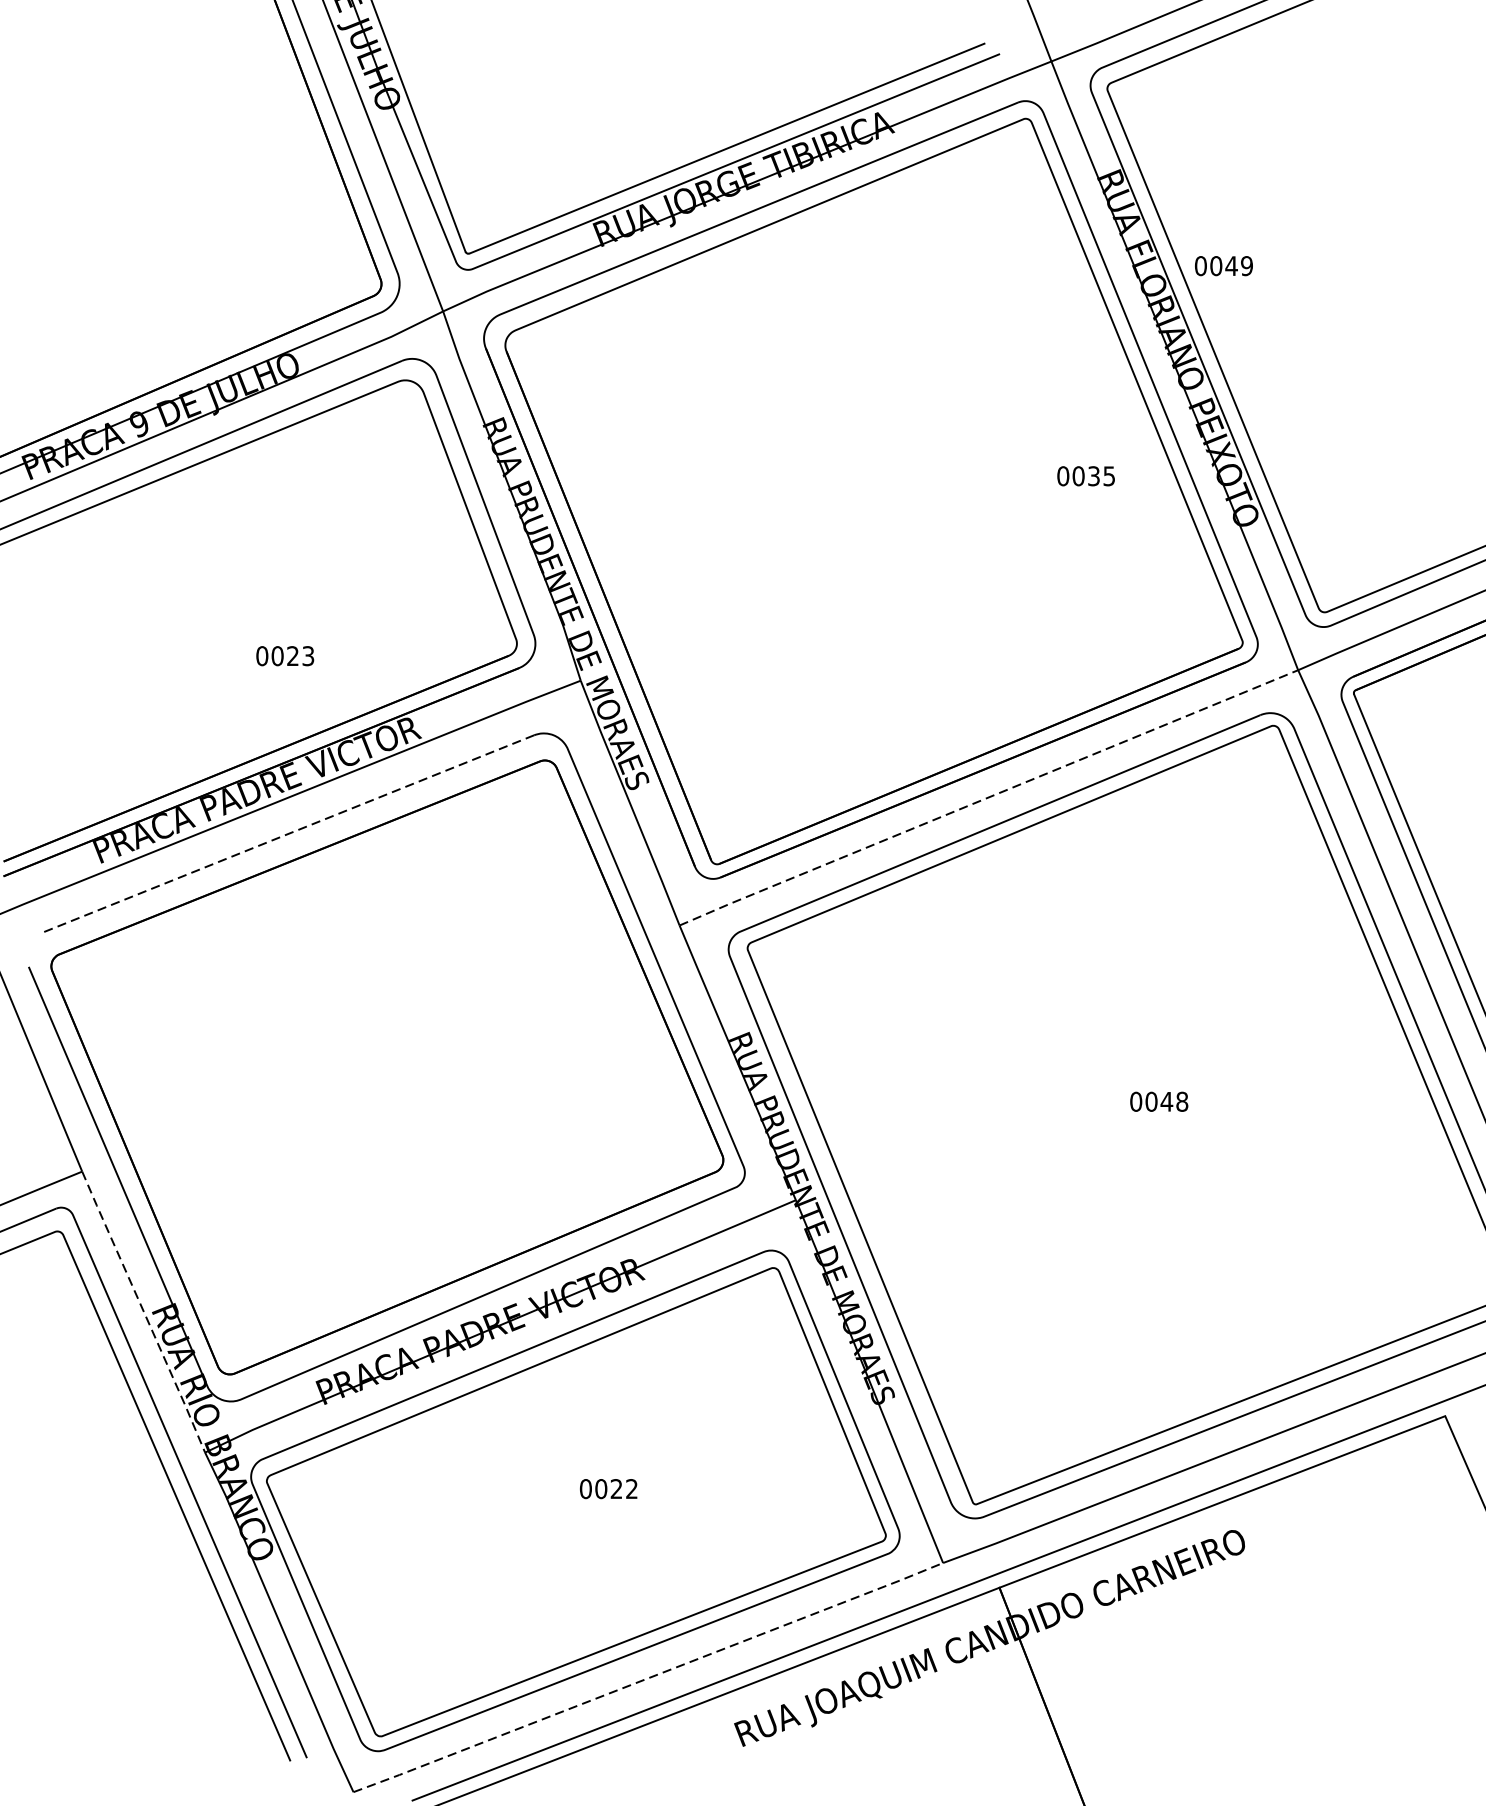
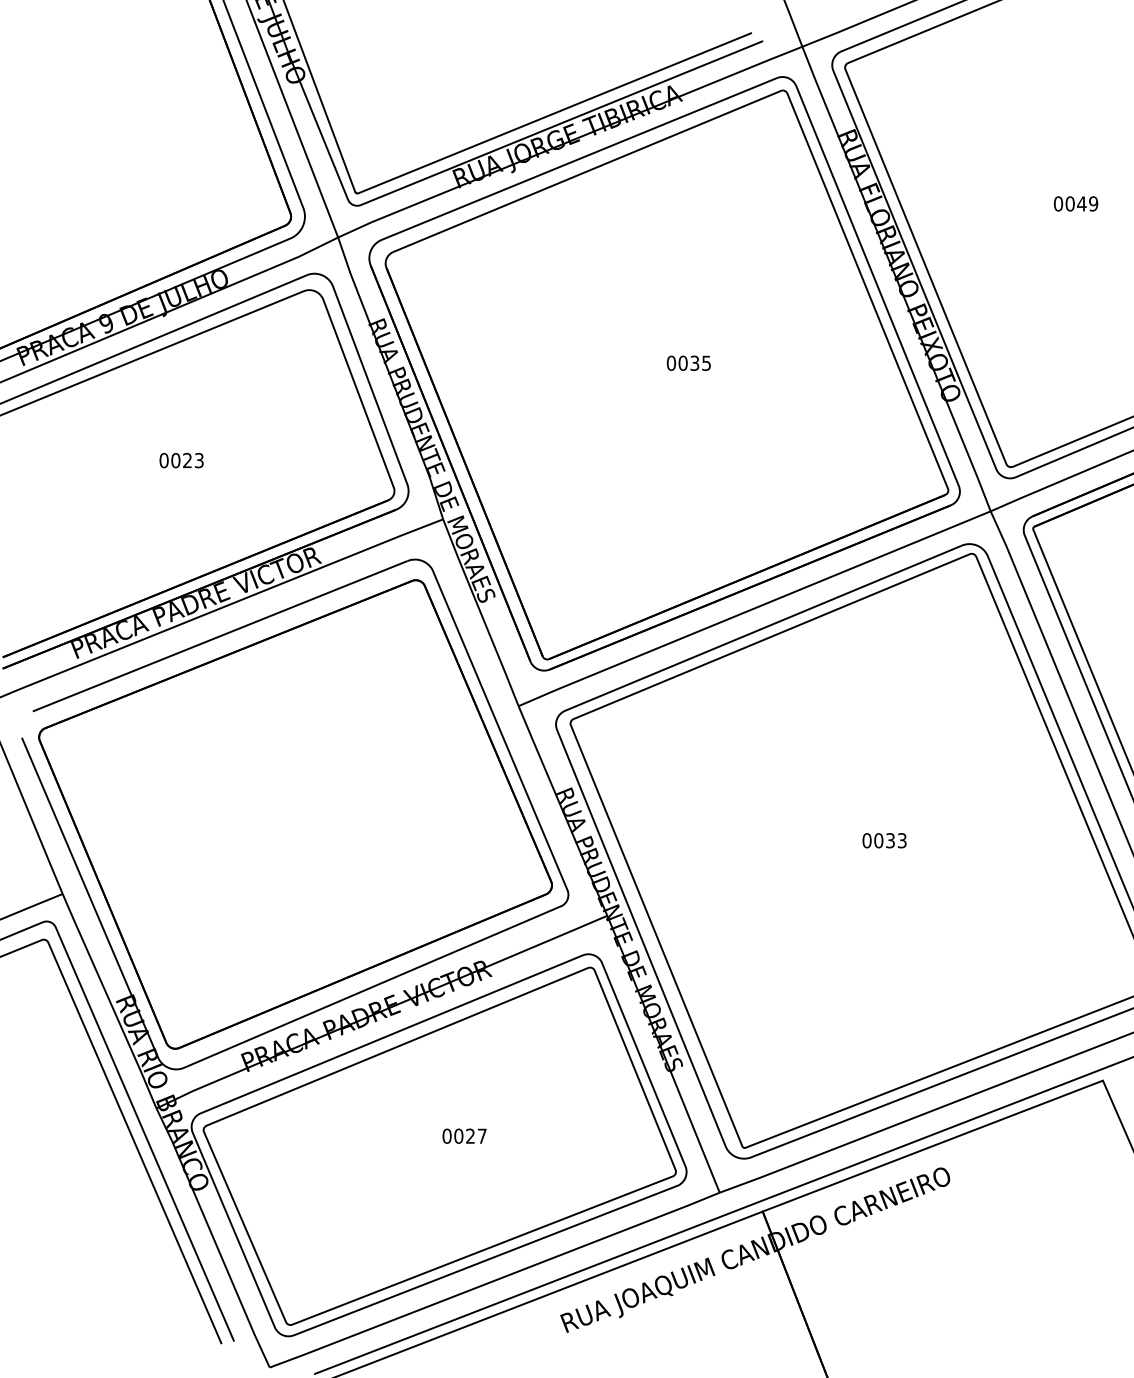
text: (1224, 265) -> (1076, 203), moved
text: (1085, 475) -> (688, 362), moved
text: (285, 656) -> (181, 460), moved
line: (989, 797) -> (755, 608), dashed -> solid
line: (288, 834) -> (220, 636), dashed -> solid
text: (1173, 1101) -> (895, 840), 0048 -> 0033
line: (143, 1312) -> (109, 1001), dashed -> solid
text: (630, 1488) -> (481, 1135), 0022 -> 0027
line: (649, 1678) -> (495, 1280), dashed -> solid

